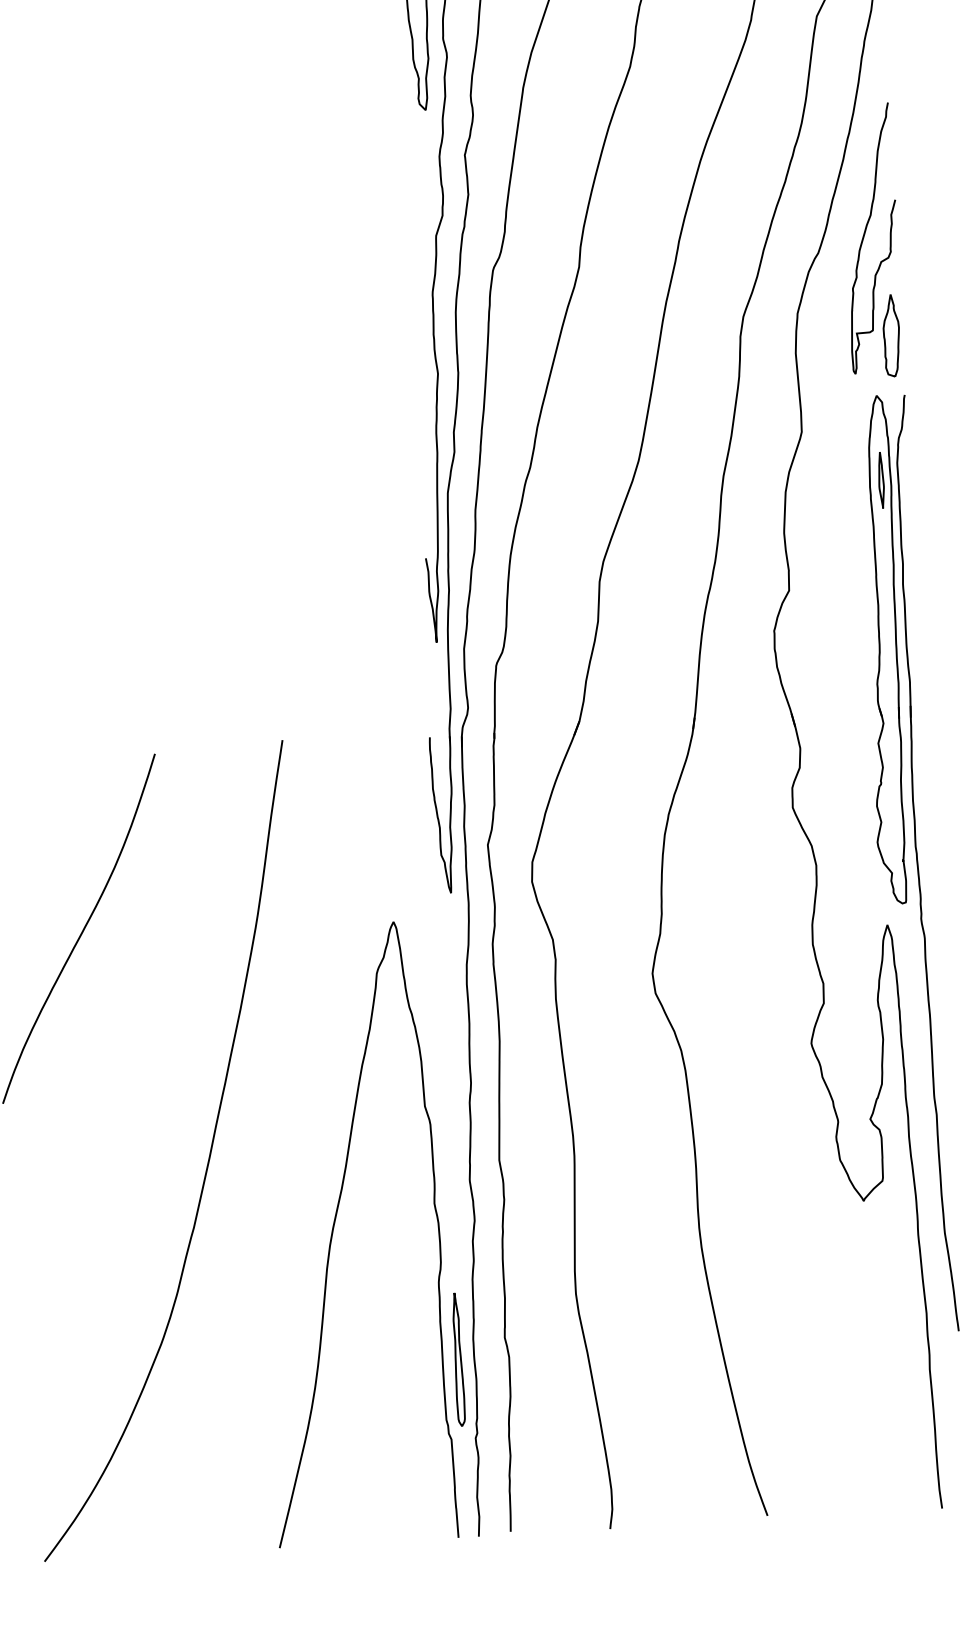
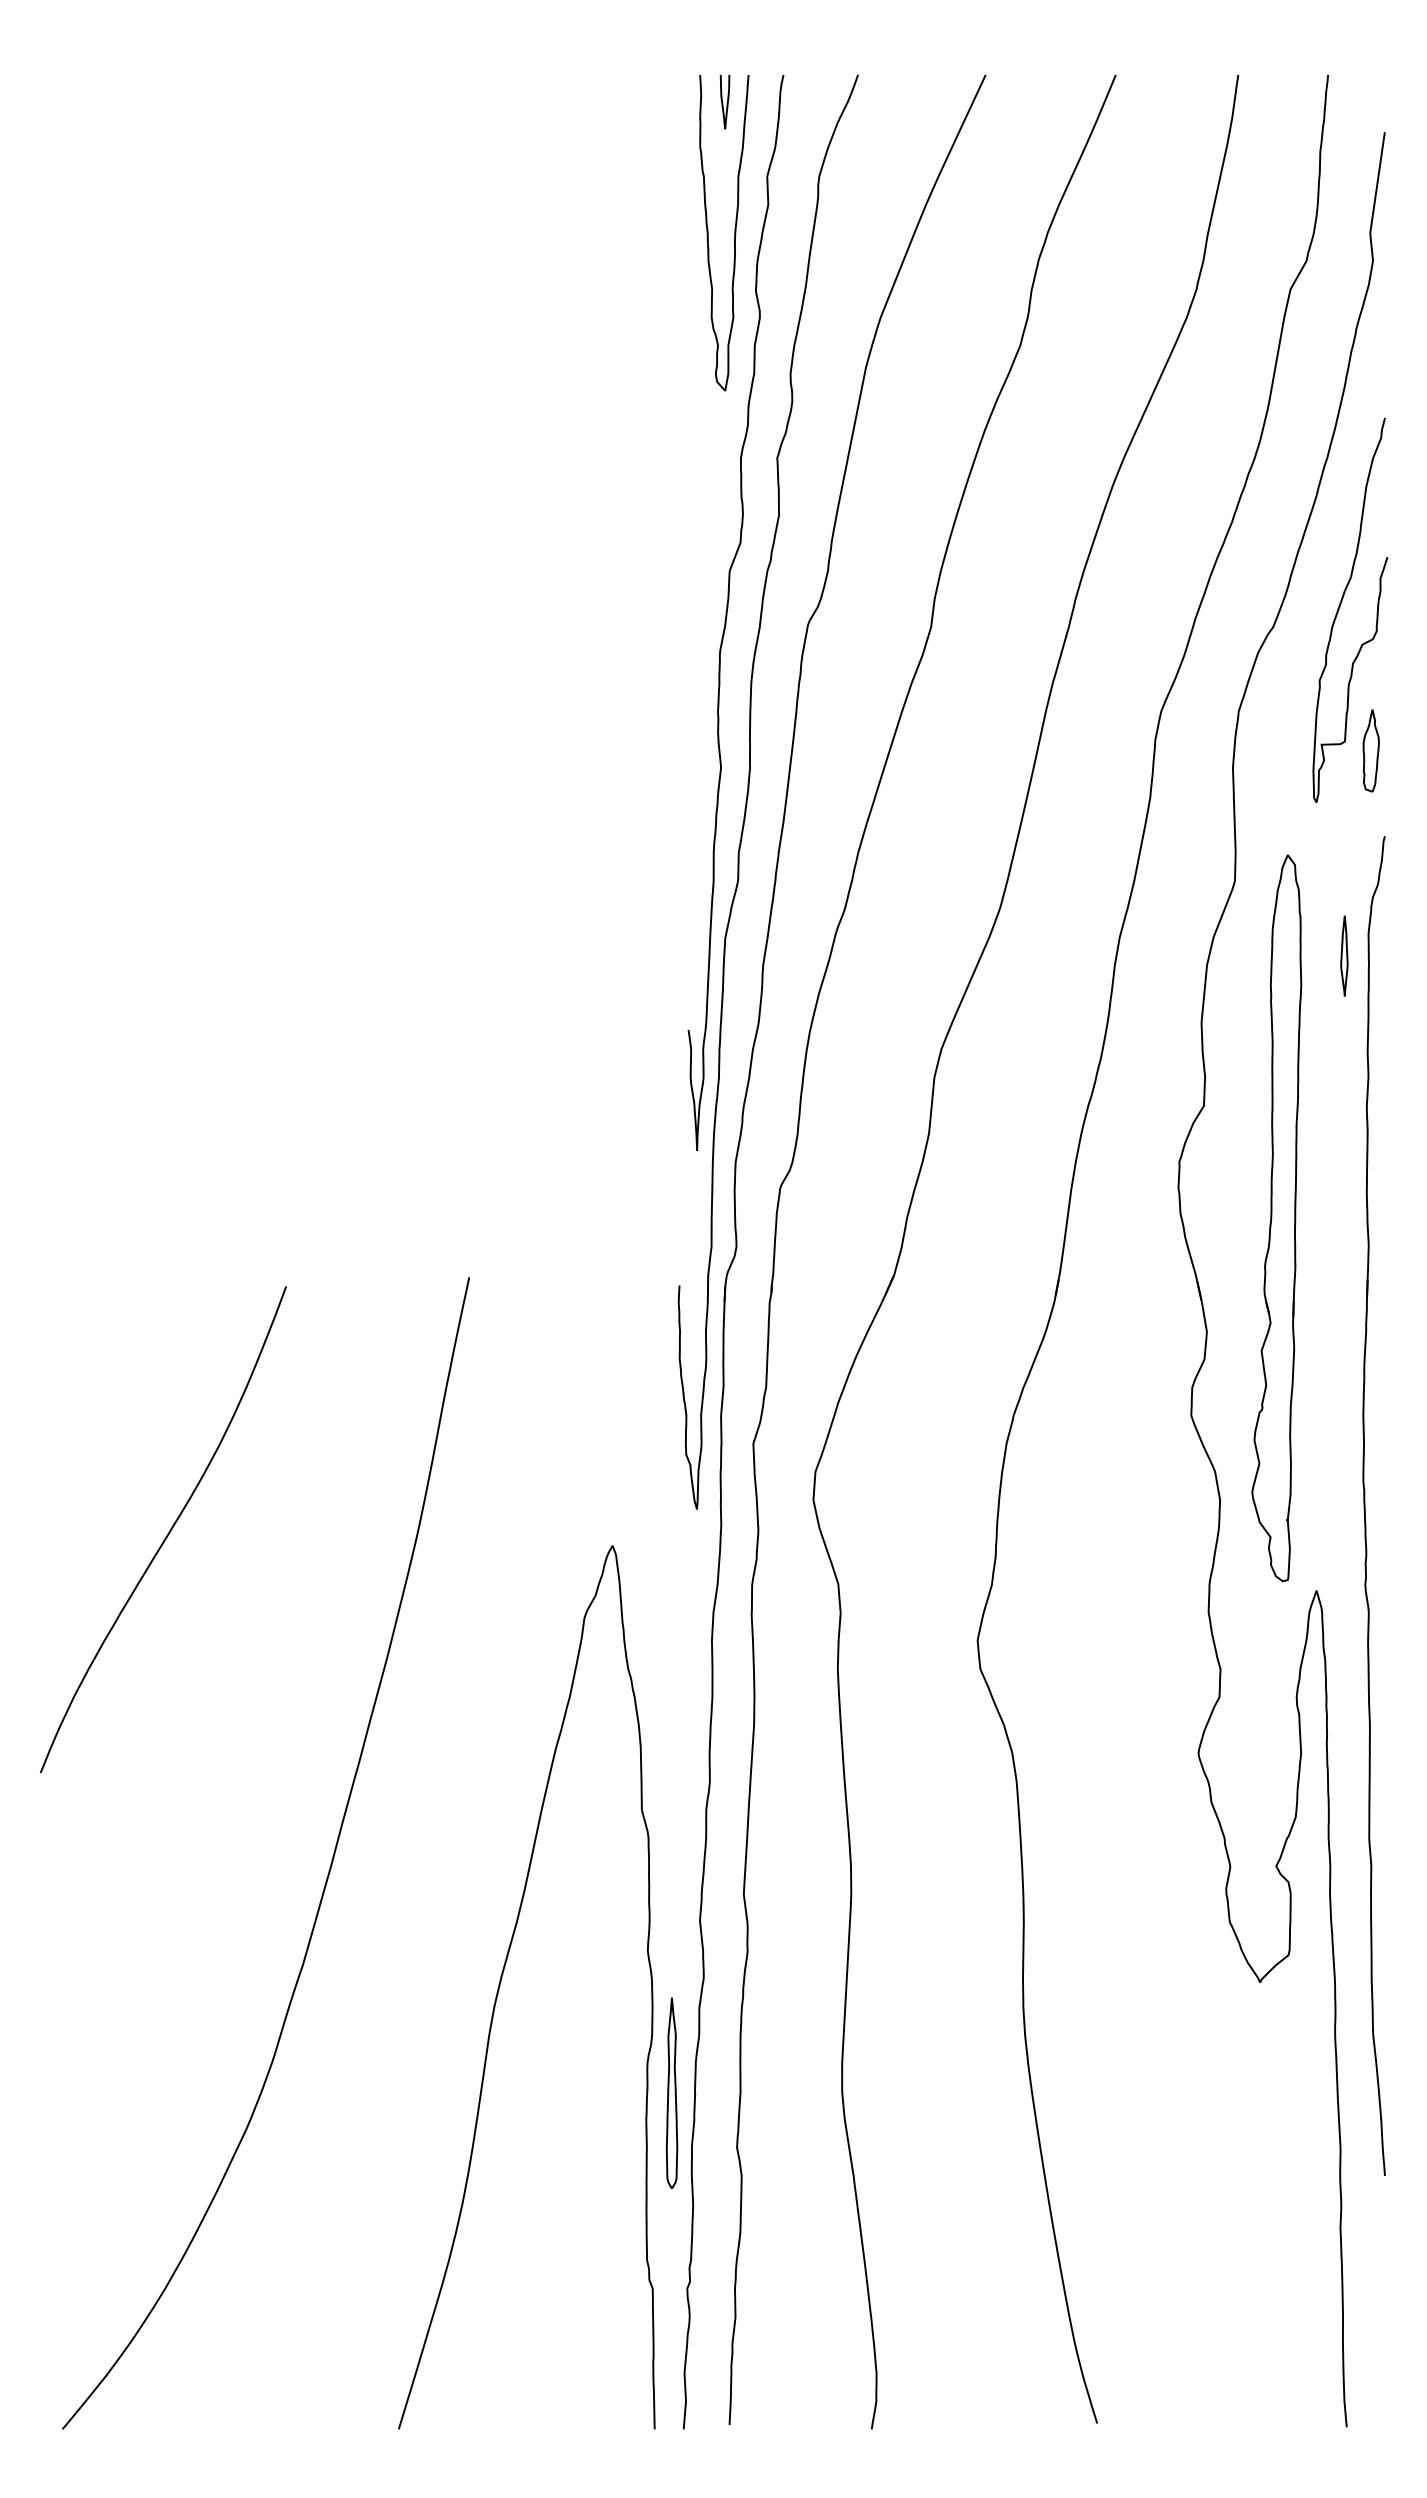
part: (891, 335) -> (1371, 750), size x0.7
part: (883, 650) -> (1276, 1218), moved
part: (457, 1359) -> (671, 2092), moved

